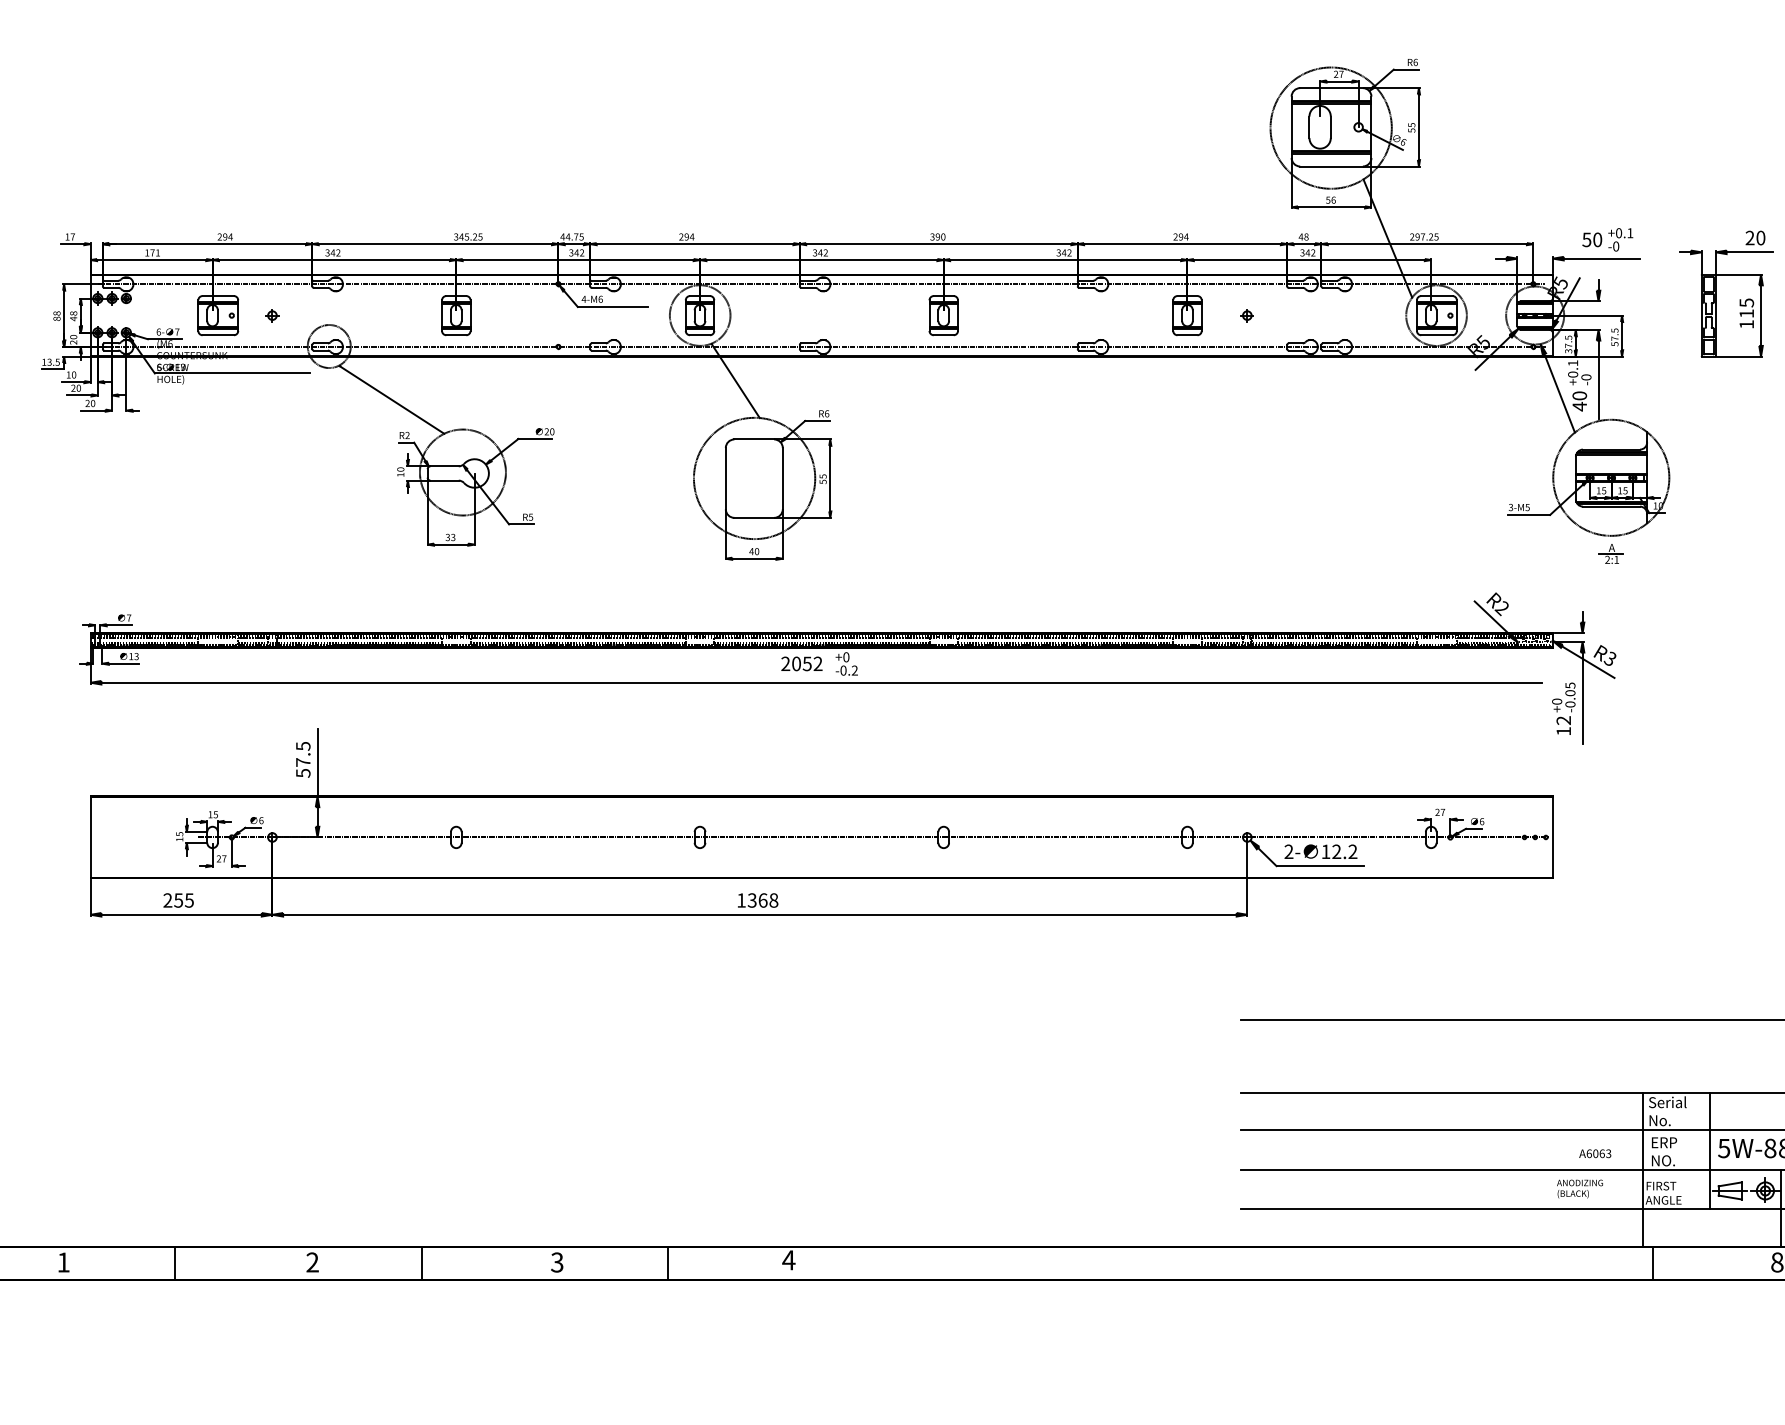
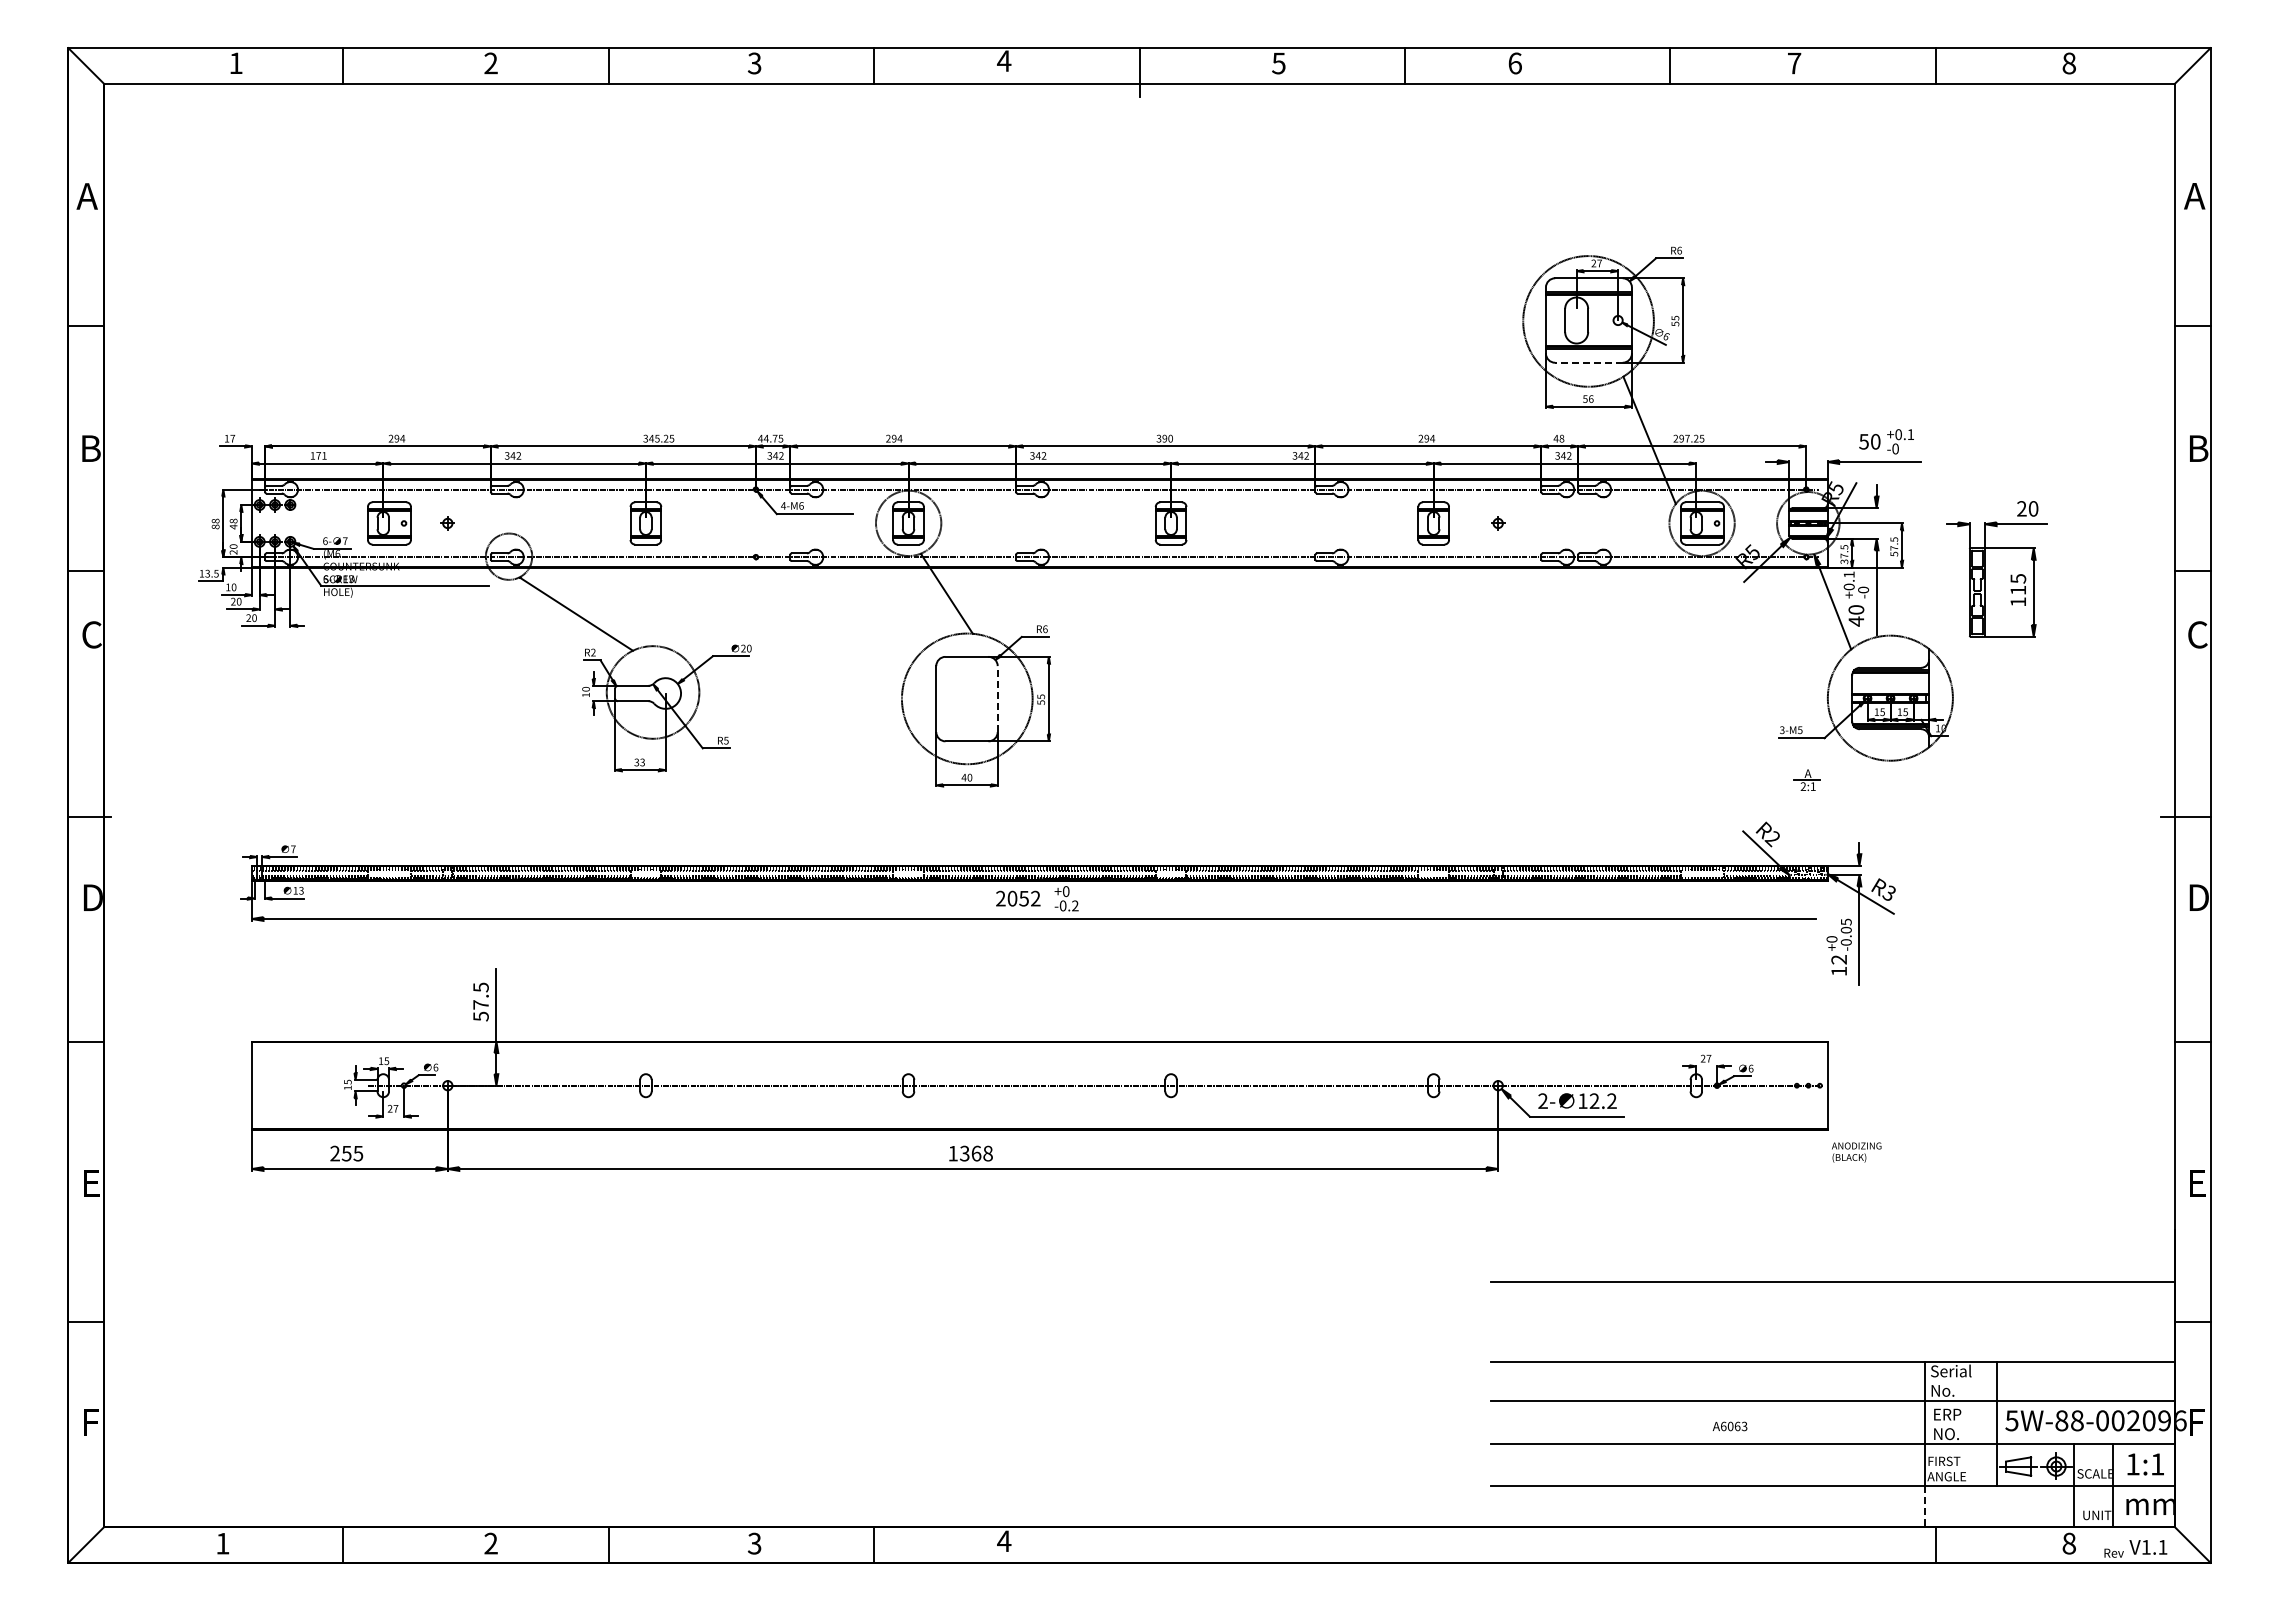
line: (1331, 166) -> (1588, 362), solid -> dashed
part: (1726, 294) -> (1996, 569), moved
line: (782, 478) -> (997, 698), solid -> dashed
part: (1610, 553) -> (1806, 779), moved
text: (1594, 1153) -> (1729, 1426), moved
text: (1579, 1189) -> (1856, 1152), moved
line: (1642, 1228) -> (1924, 1507), solid -> dashed

